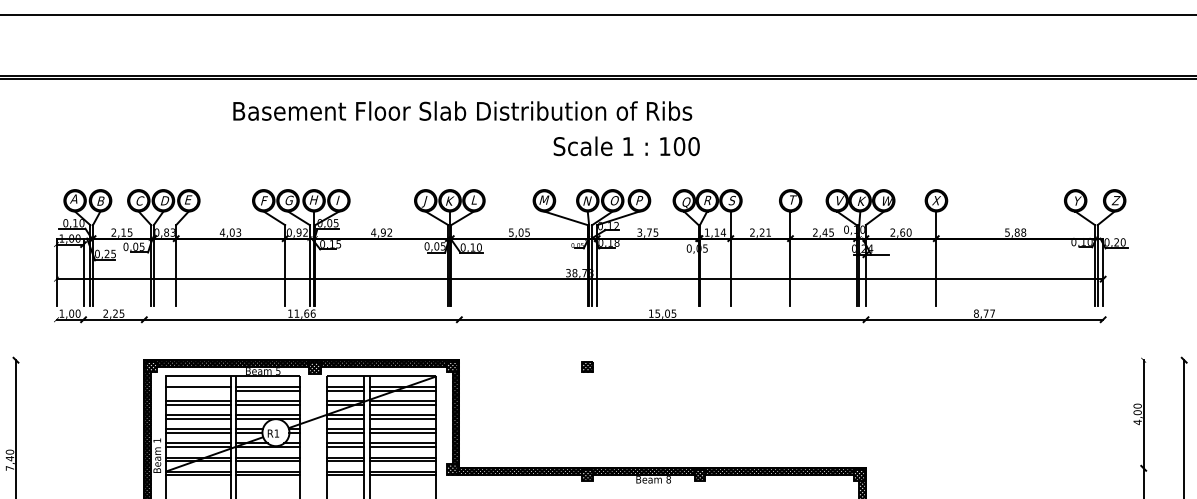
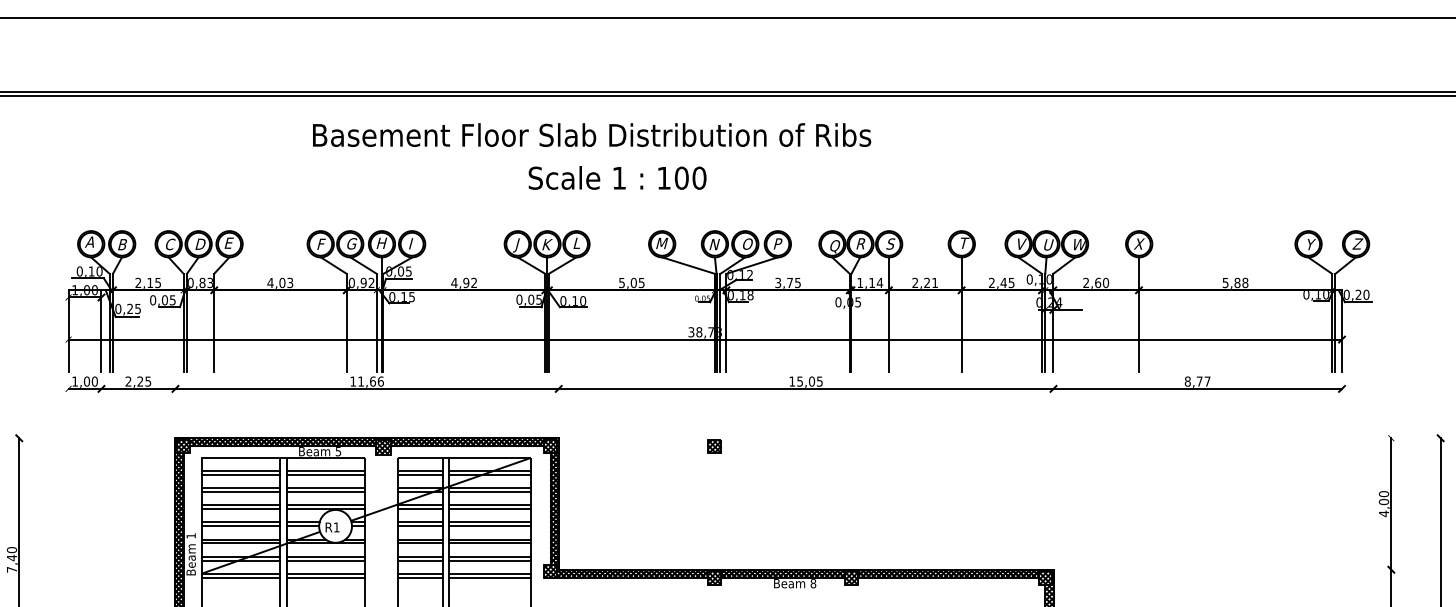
text: (462, 110) -> (591, 134), moved
text: (626, 146) -> (617, 178), moved
text: (861, 201) -> (1047, 245), K -> U
line: (197, 390) -> (240, 475), added

